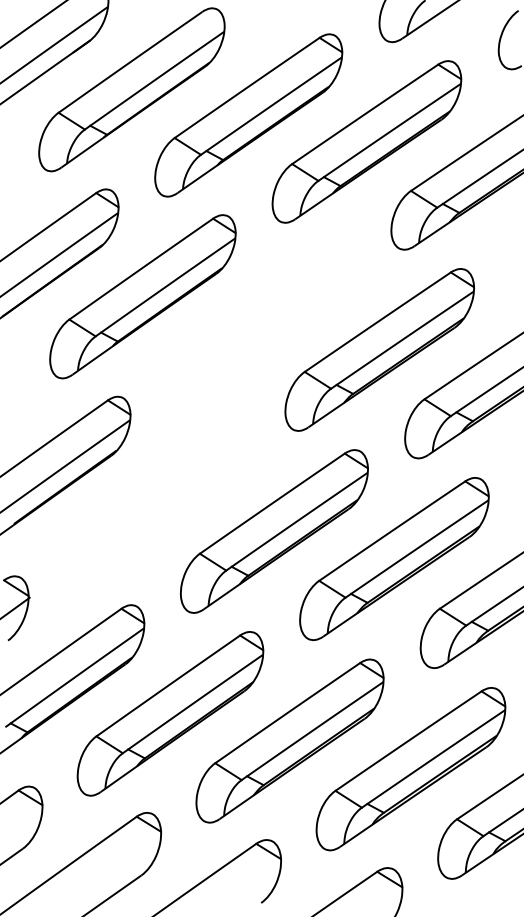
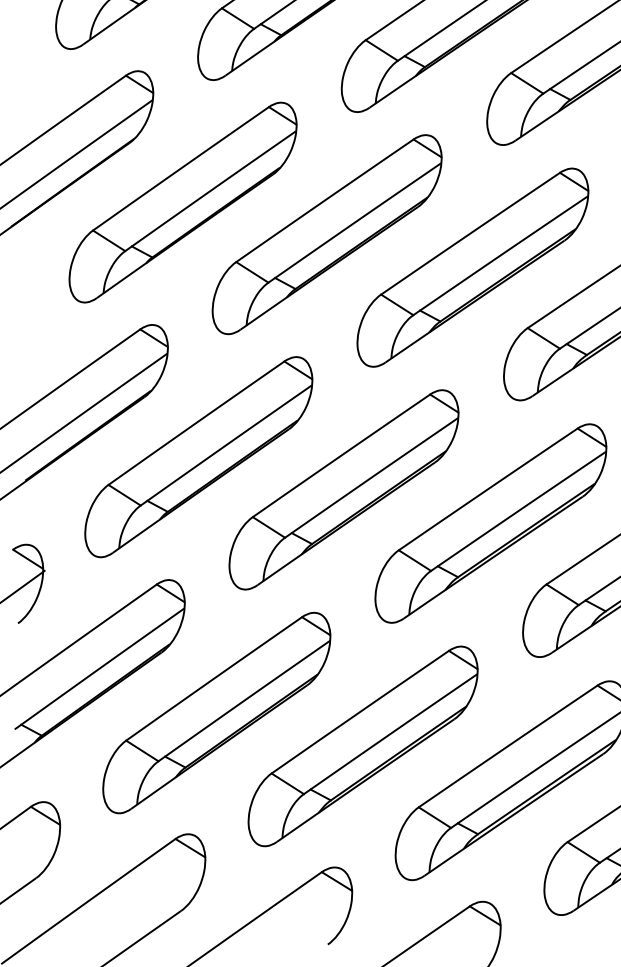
part: (260, 322) -> (326, 234), added
part: (155, 504) -> (198, 456), added

